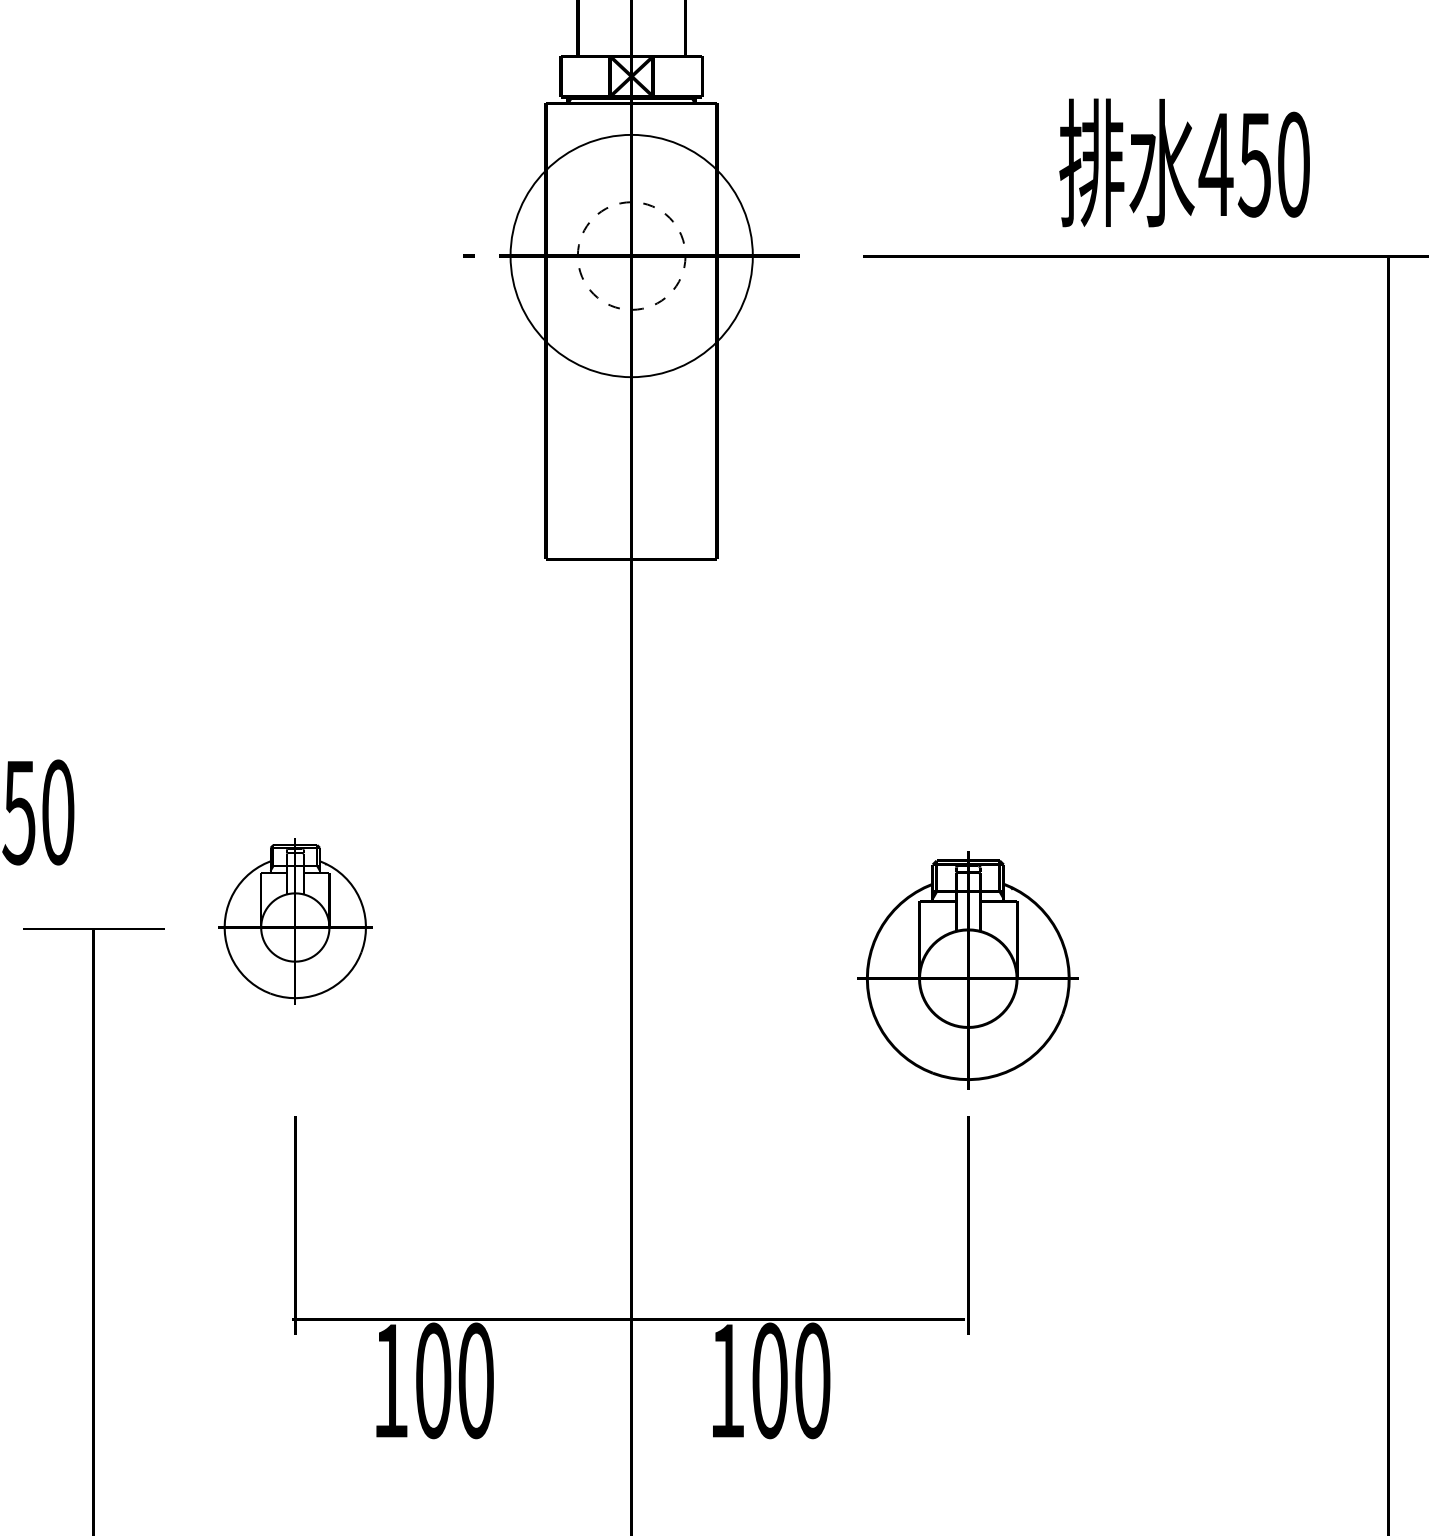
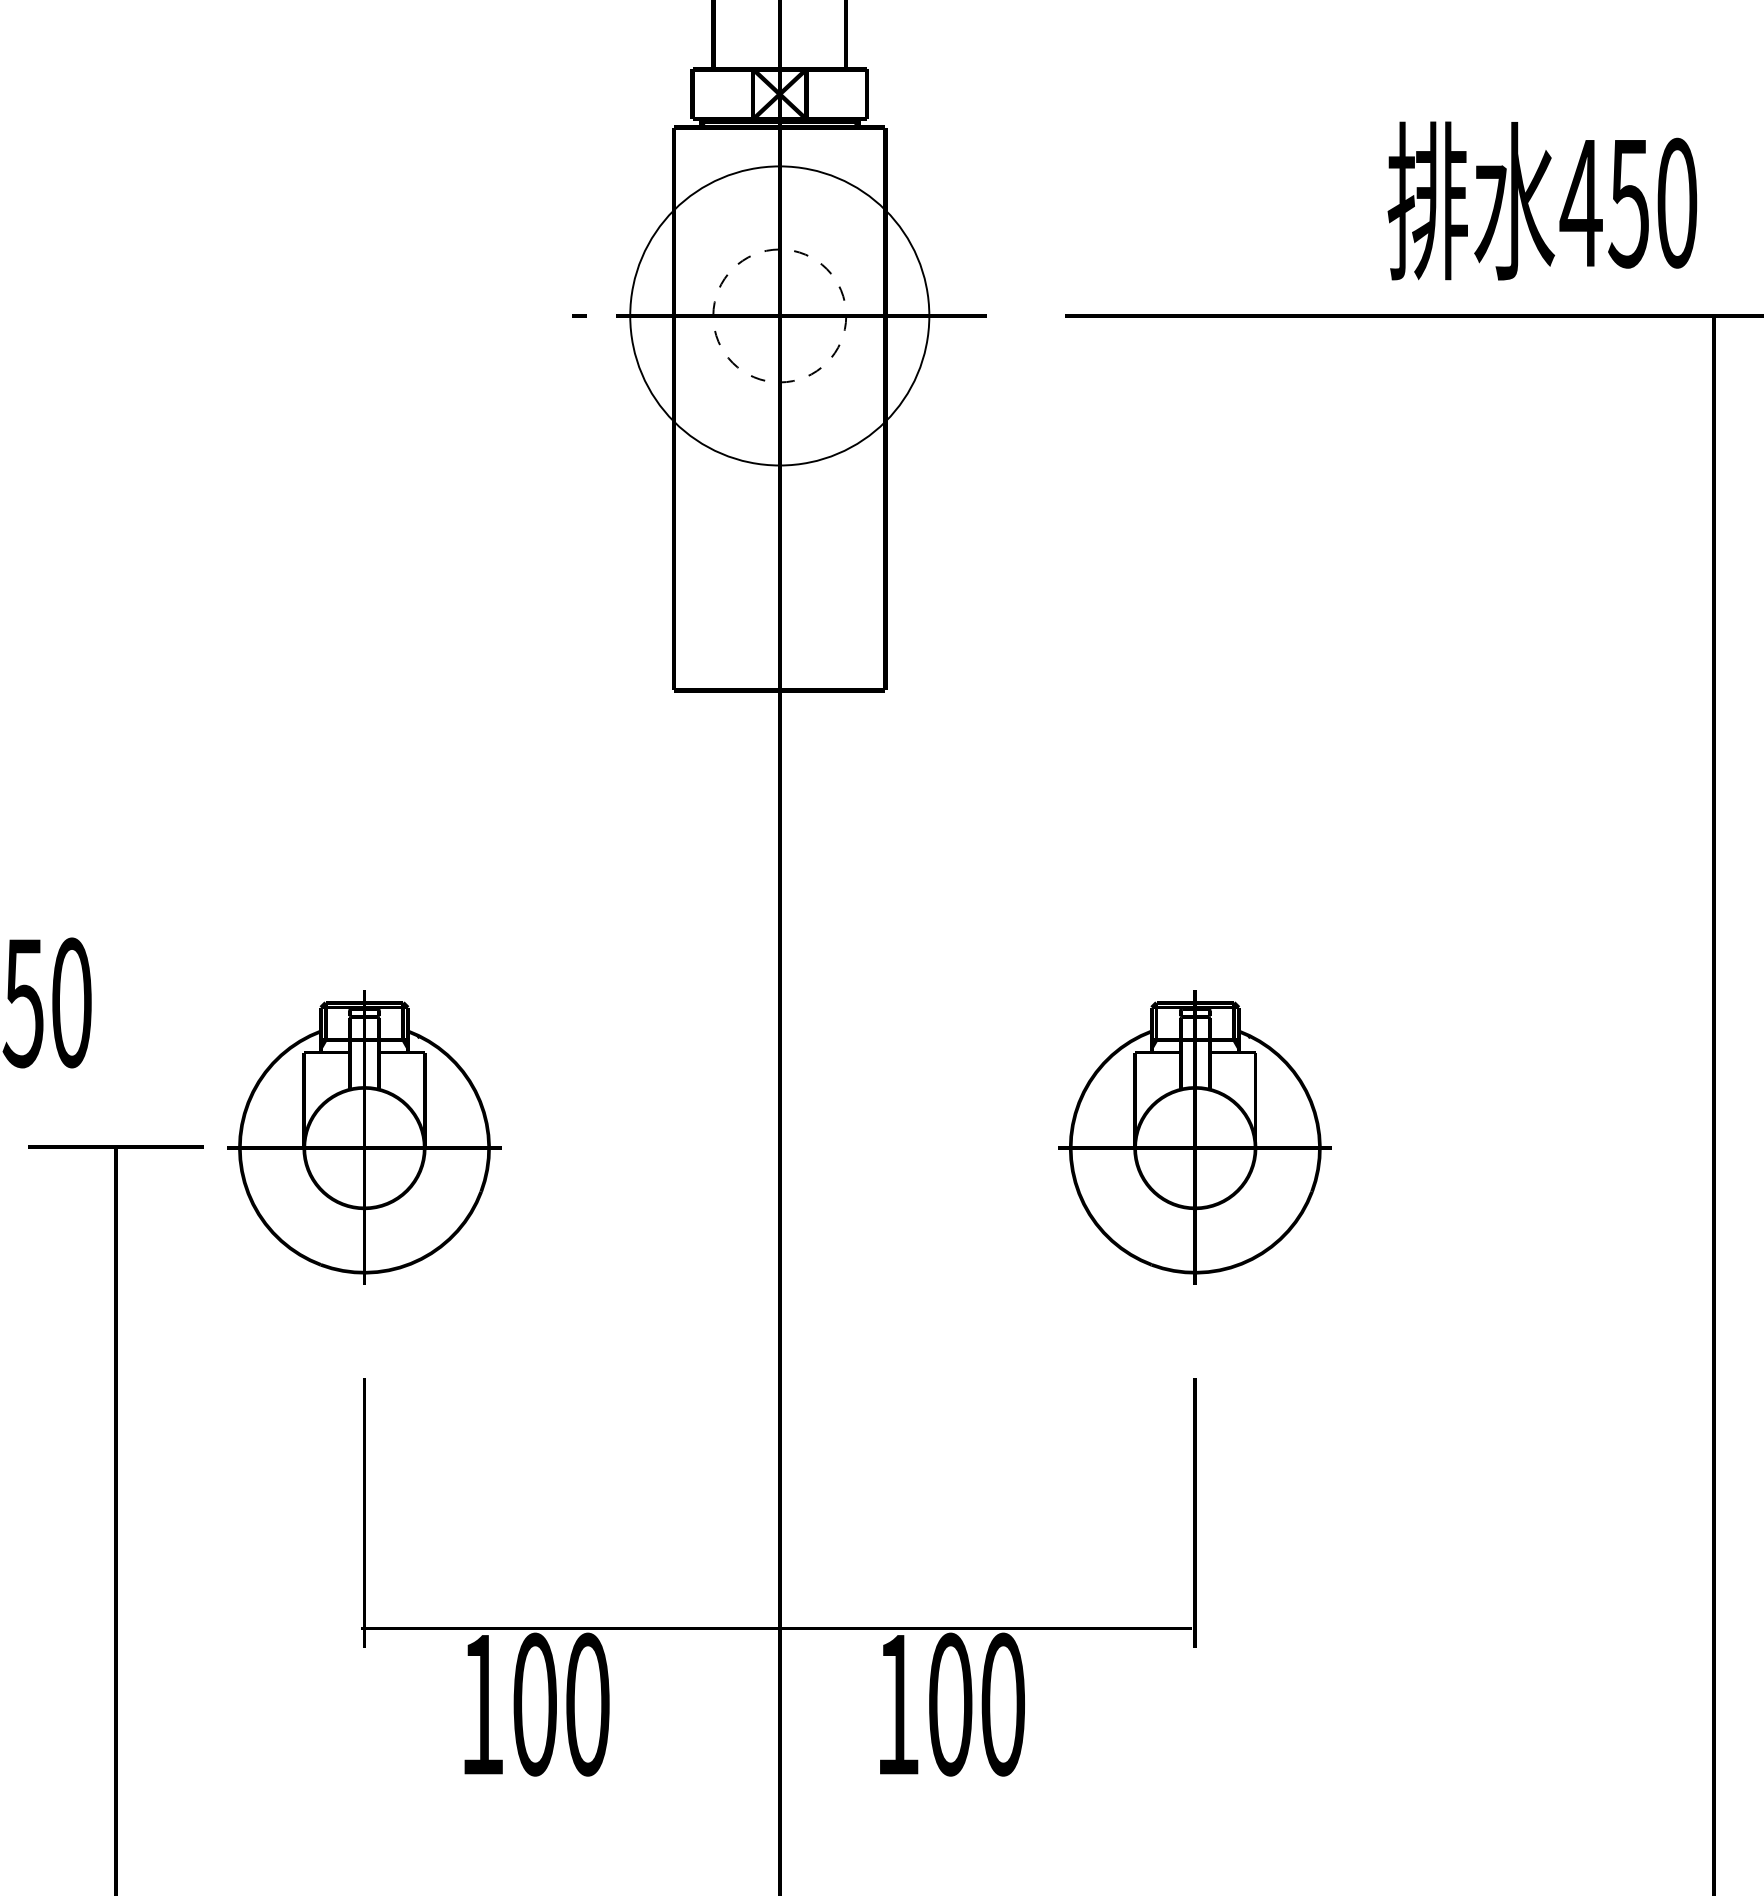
text: (1184, 162) -> (1542, 200), moved
part: (295, 921) -> (364, 1137), size x1.43
part: (967, 970) -> (1194, 1137), moved

